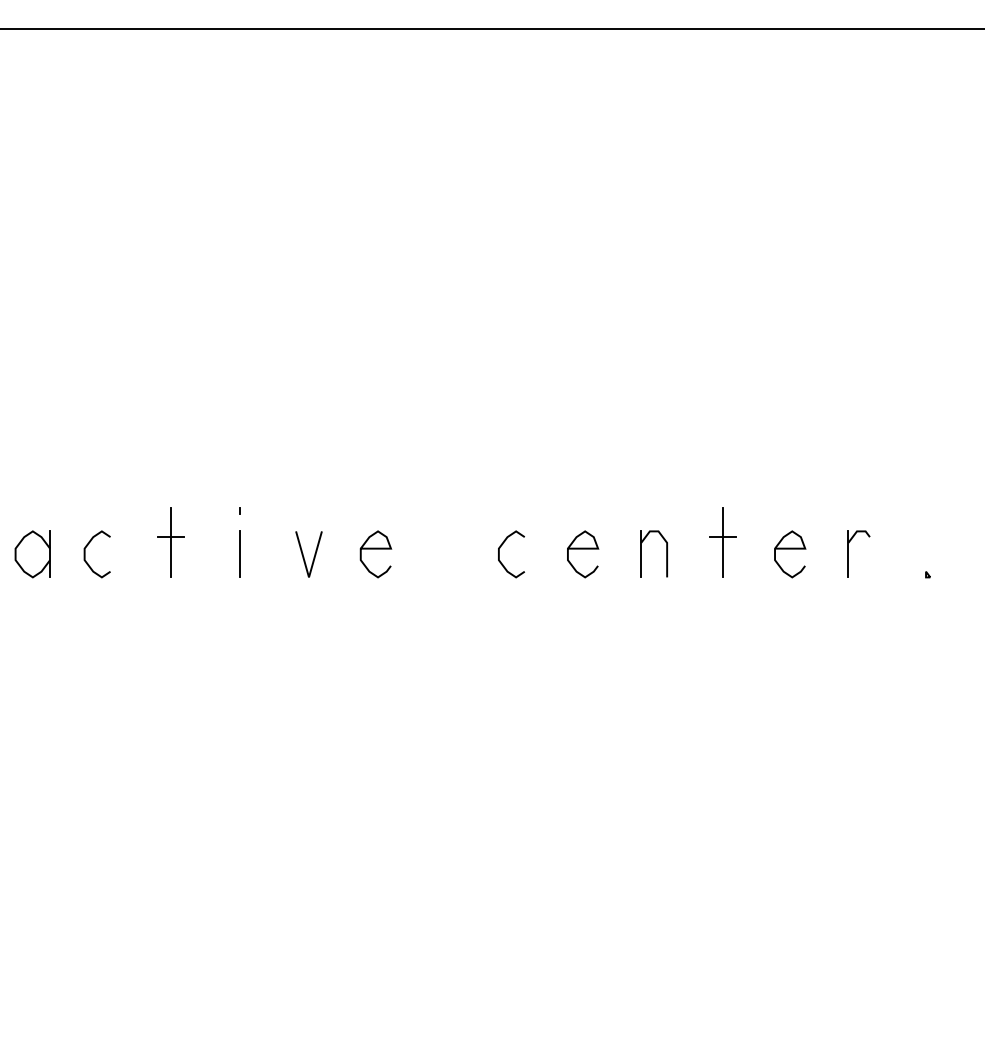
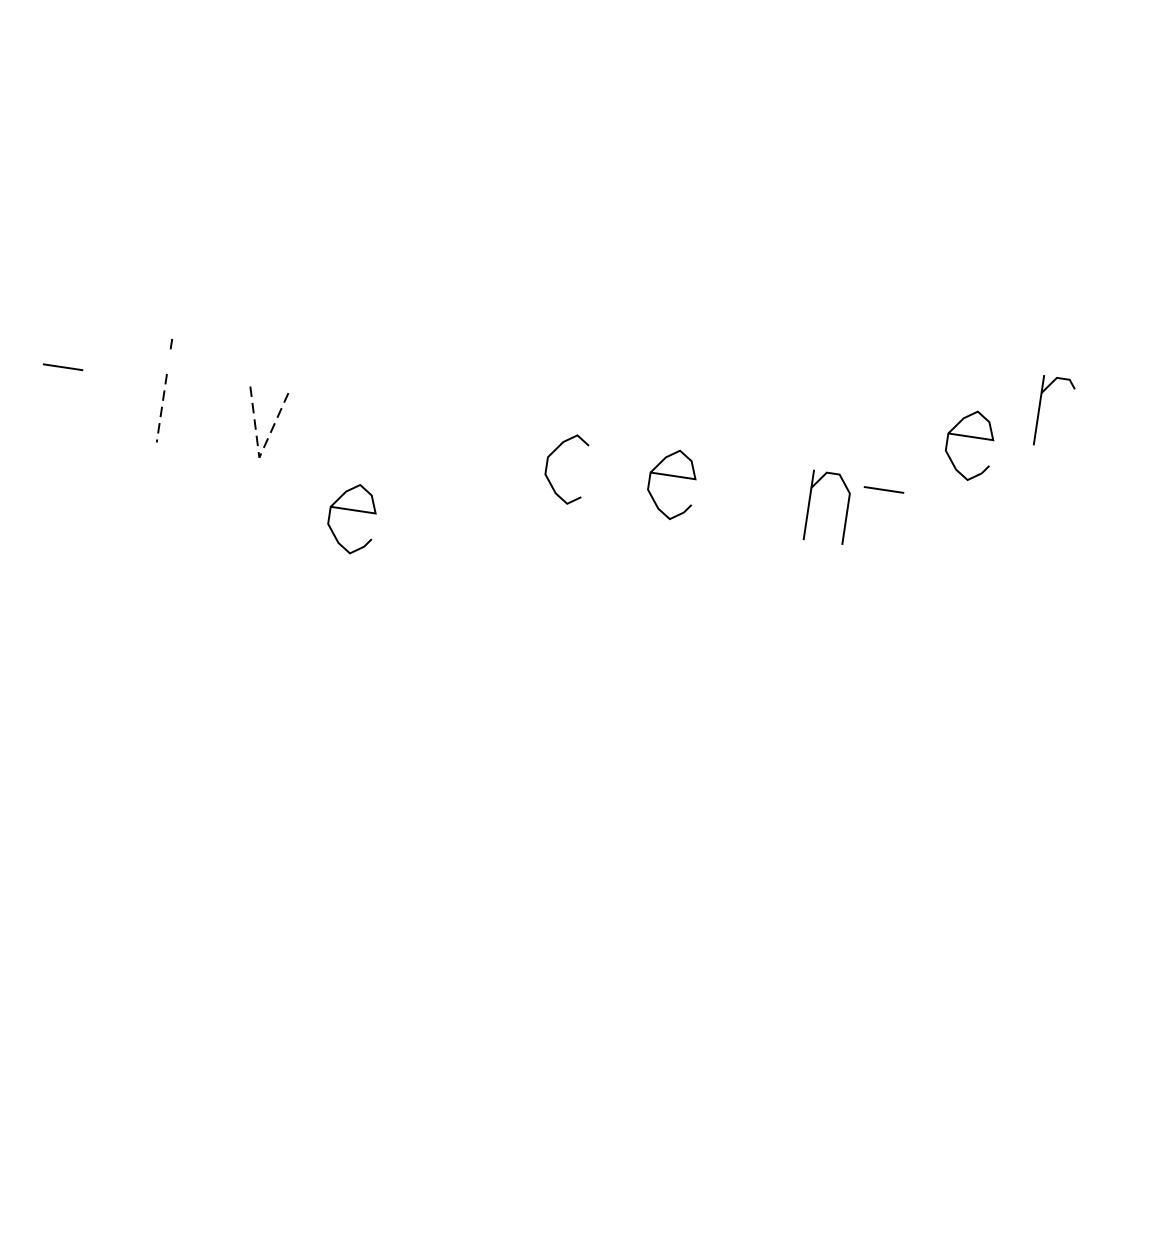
line: (170, 542) -> (61, 375), removed
line: (723, 542) -> (883, 497), removed
curve: (375, 549) -> (352, 511), moved
curve: (790, 549) -> (971, 438), moved
part: (641, 553) -> (809, 503), moved
part: (848, 553) -> (1039, 408), moved
line: (239, 554) -> (161, 408), solid -> dashed
line: (309, 577) -> (260, 458), solid -> dashed

